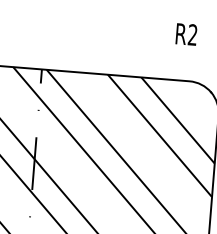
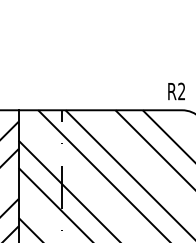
text: (186, 34) -> (176, 91), moved

